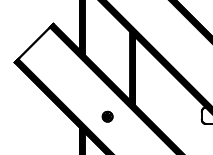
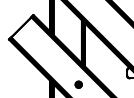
part: (107, 116) -> (78, 84), moved

